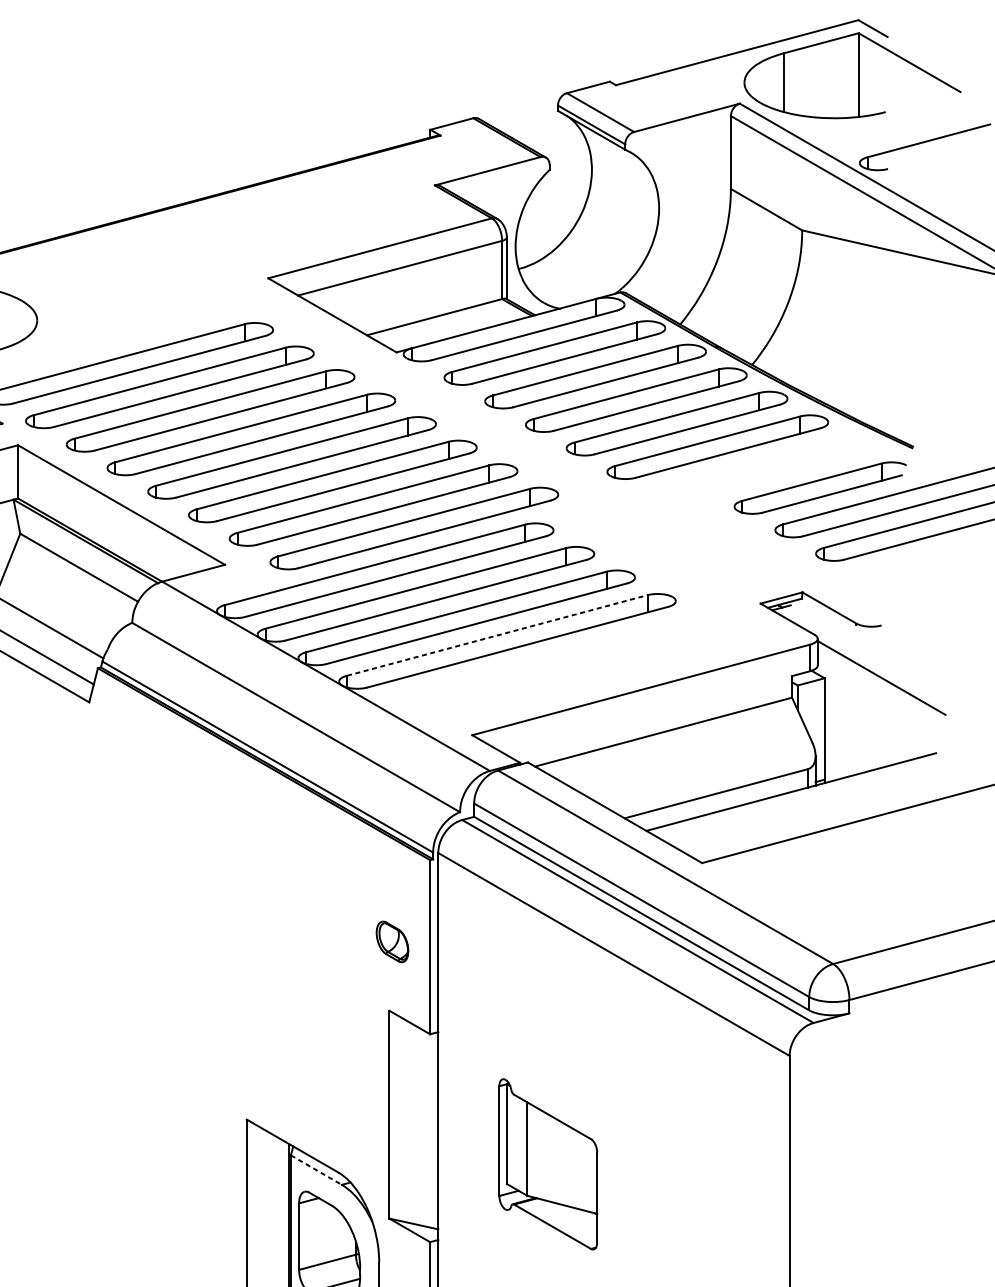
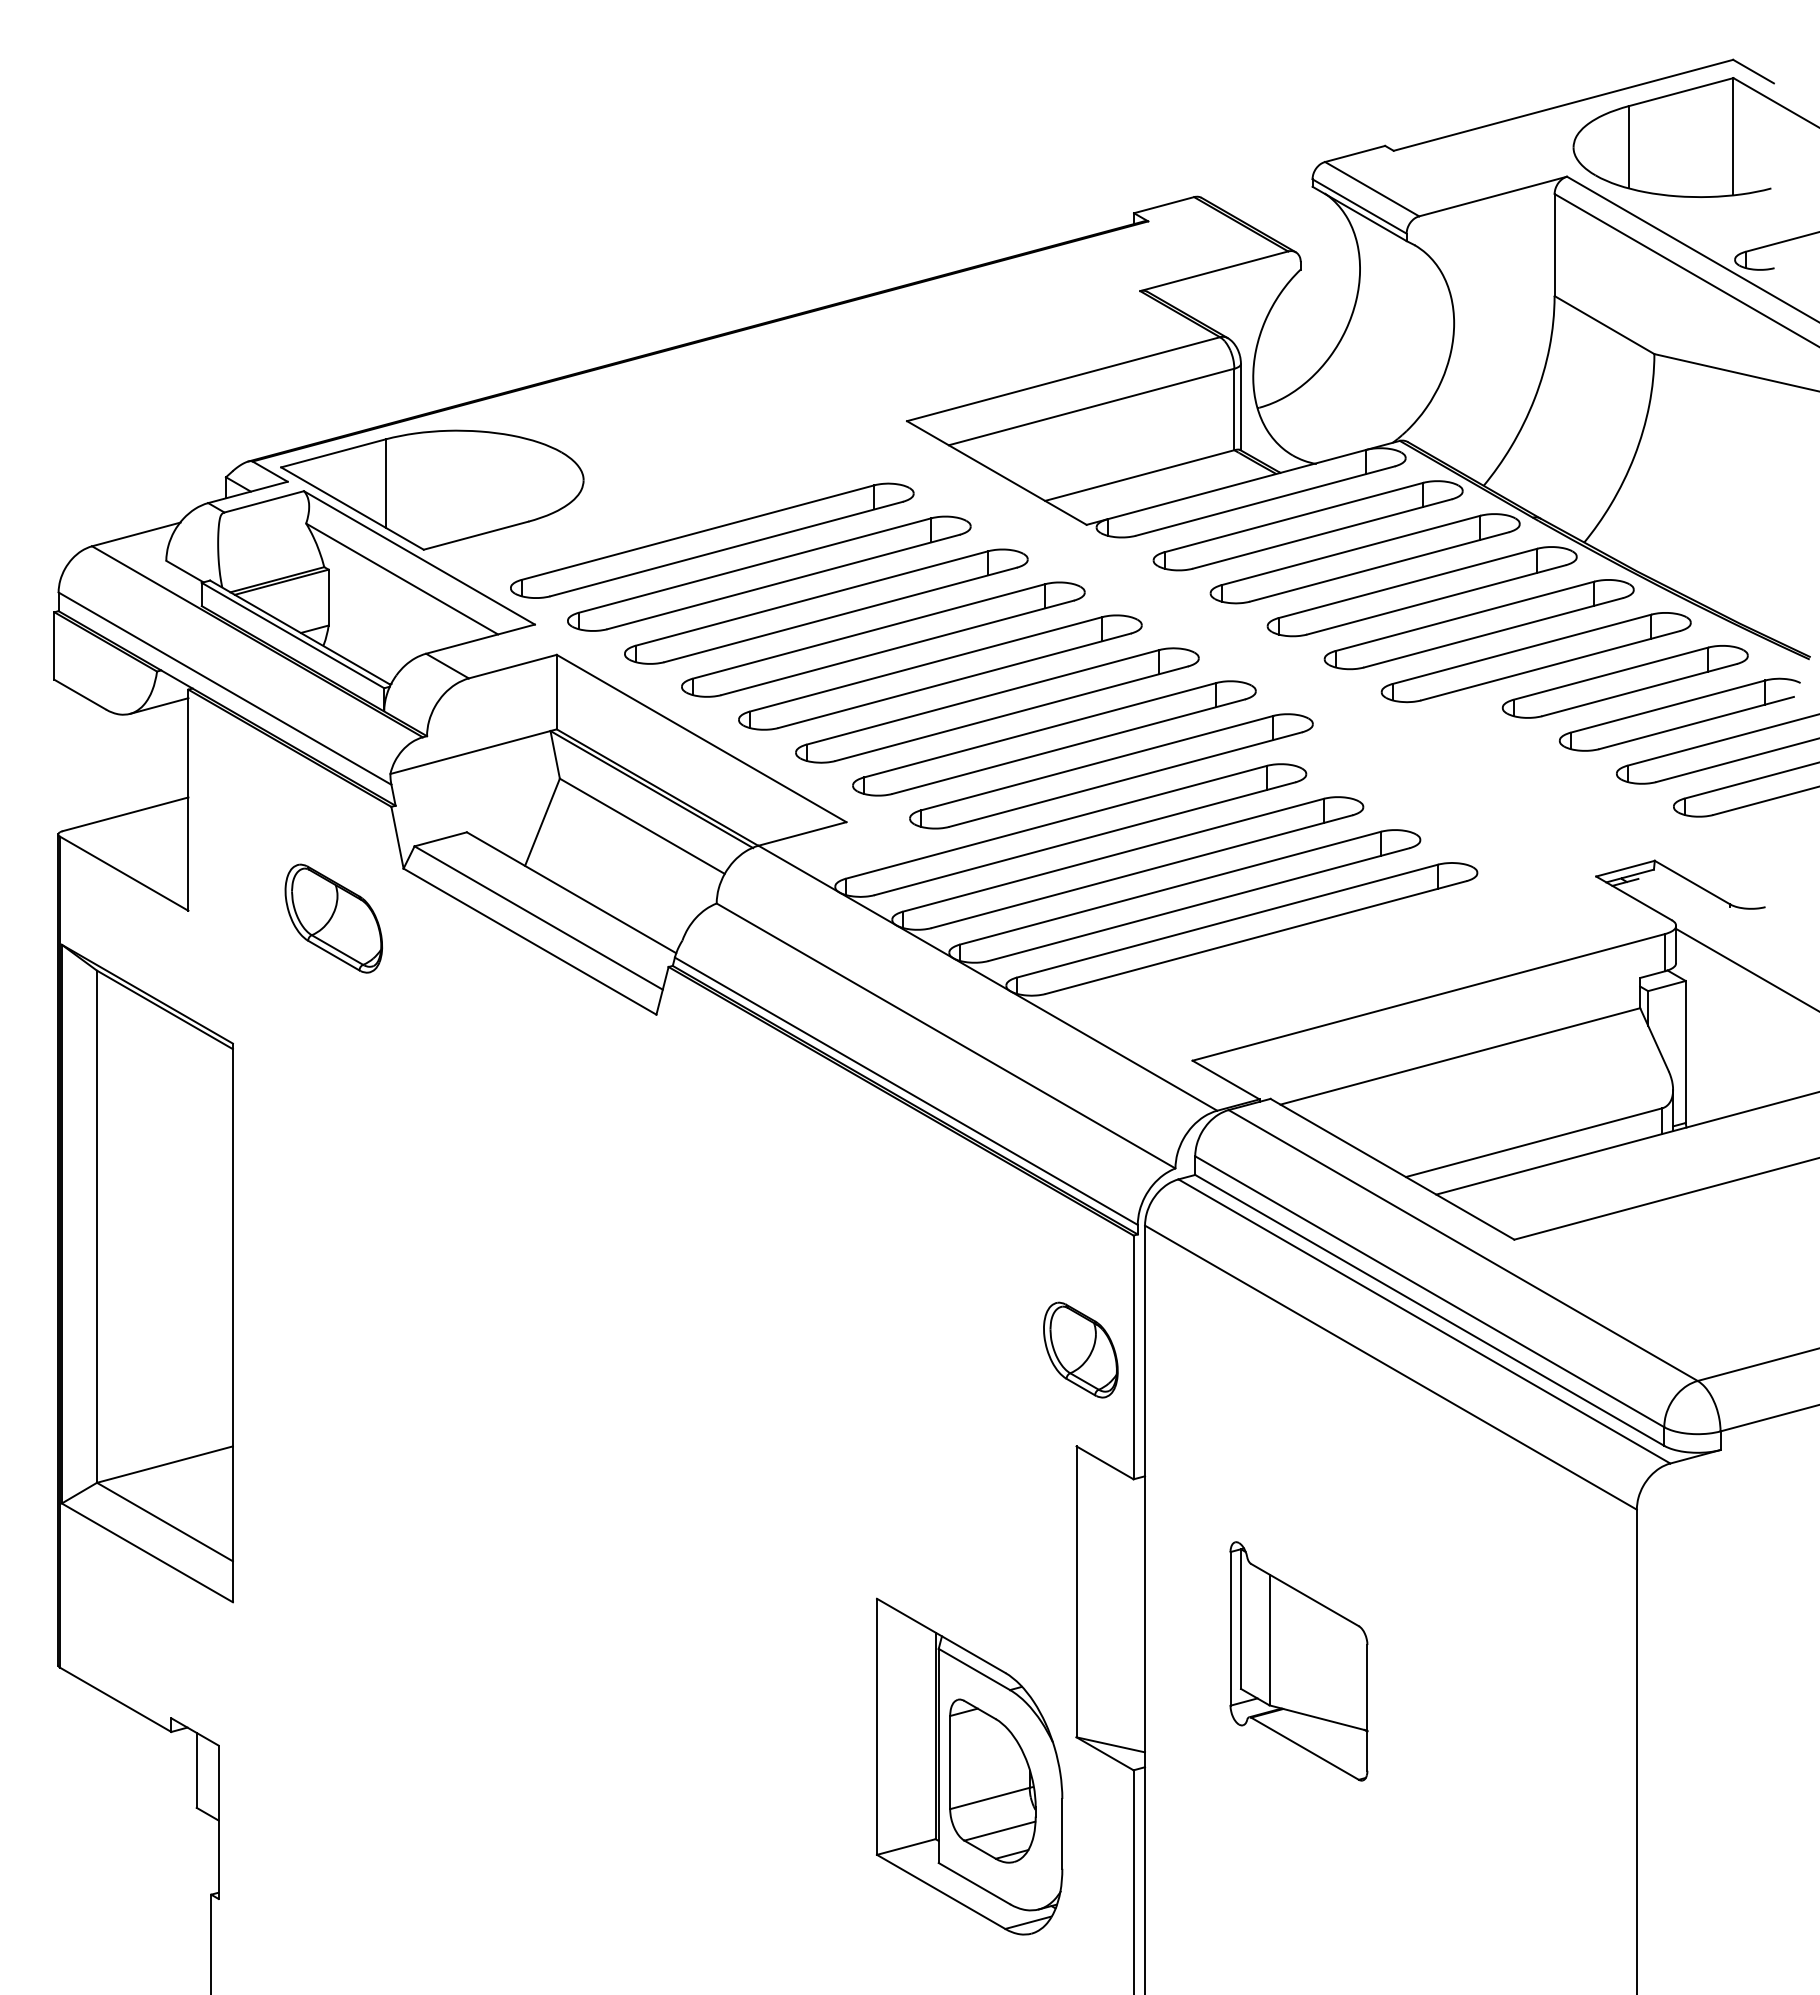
part: (780, 464) -> (1624, 681), added
line: (497, 635) -> (1227, 921), dashed -> solid
part: (392, 941) -> (1080, 1349), size x1.67
line: (316, 1170) -> (974, 1669), dashed -> solid

